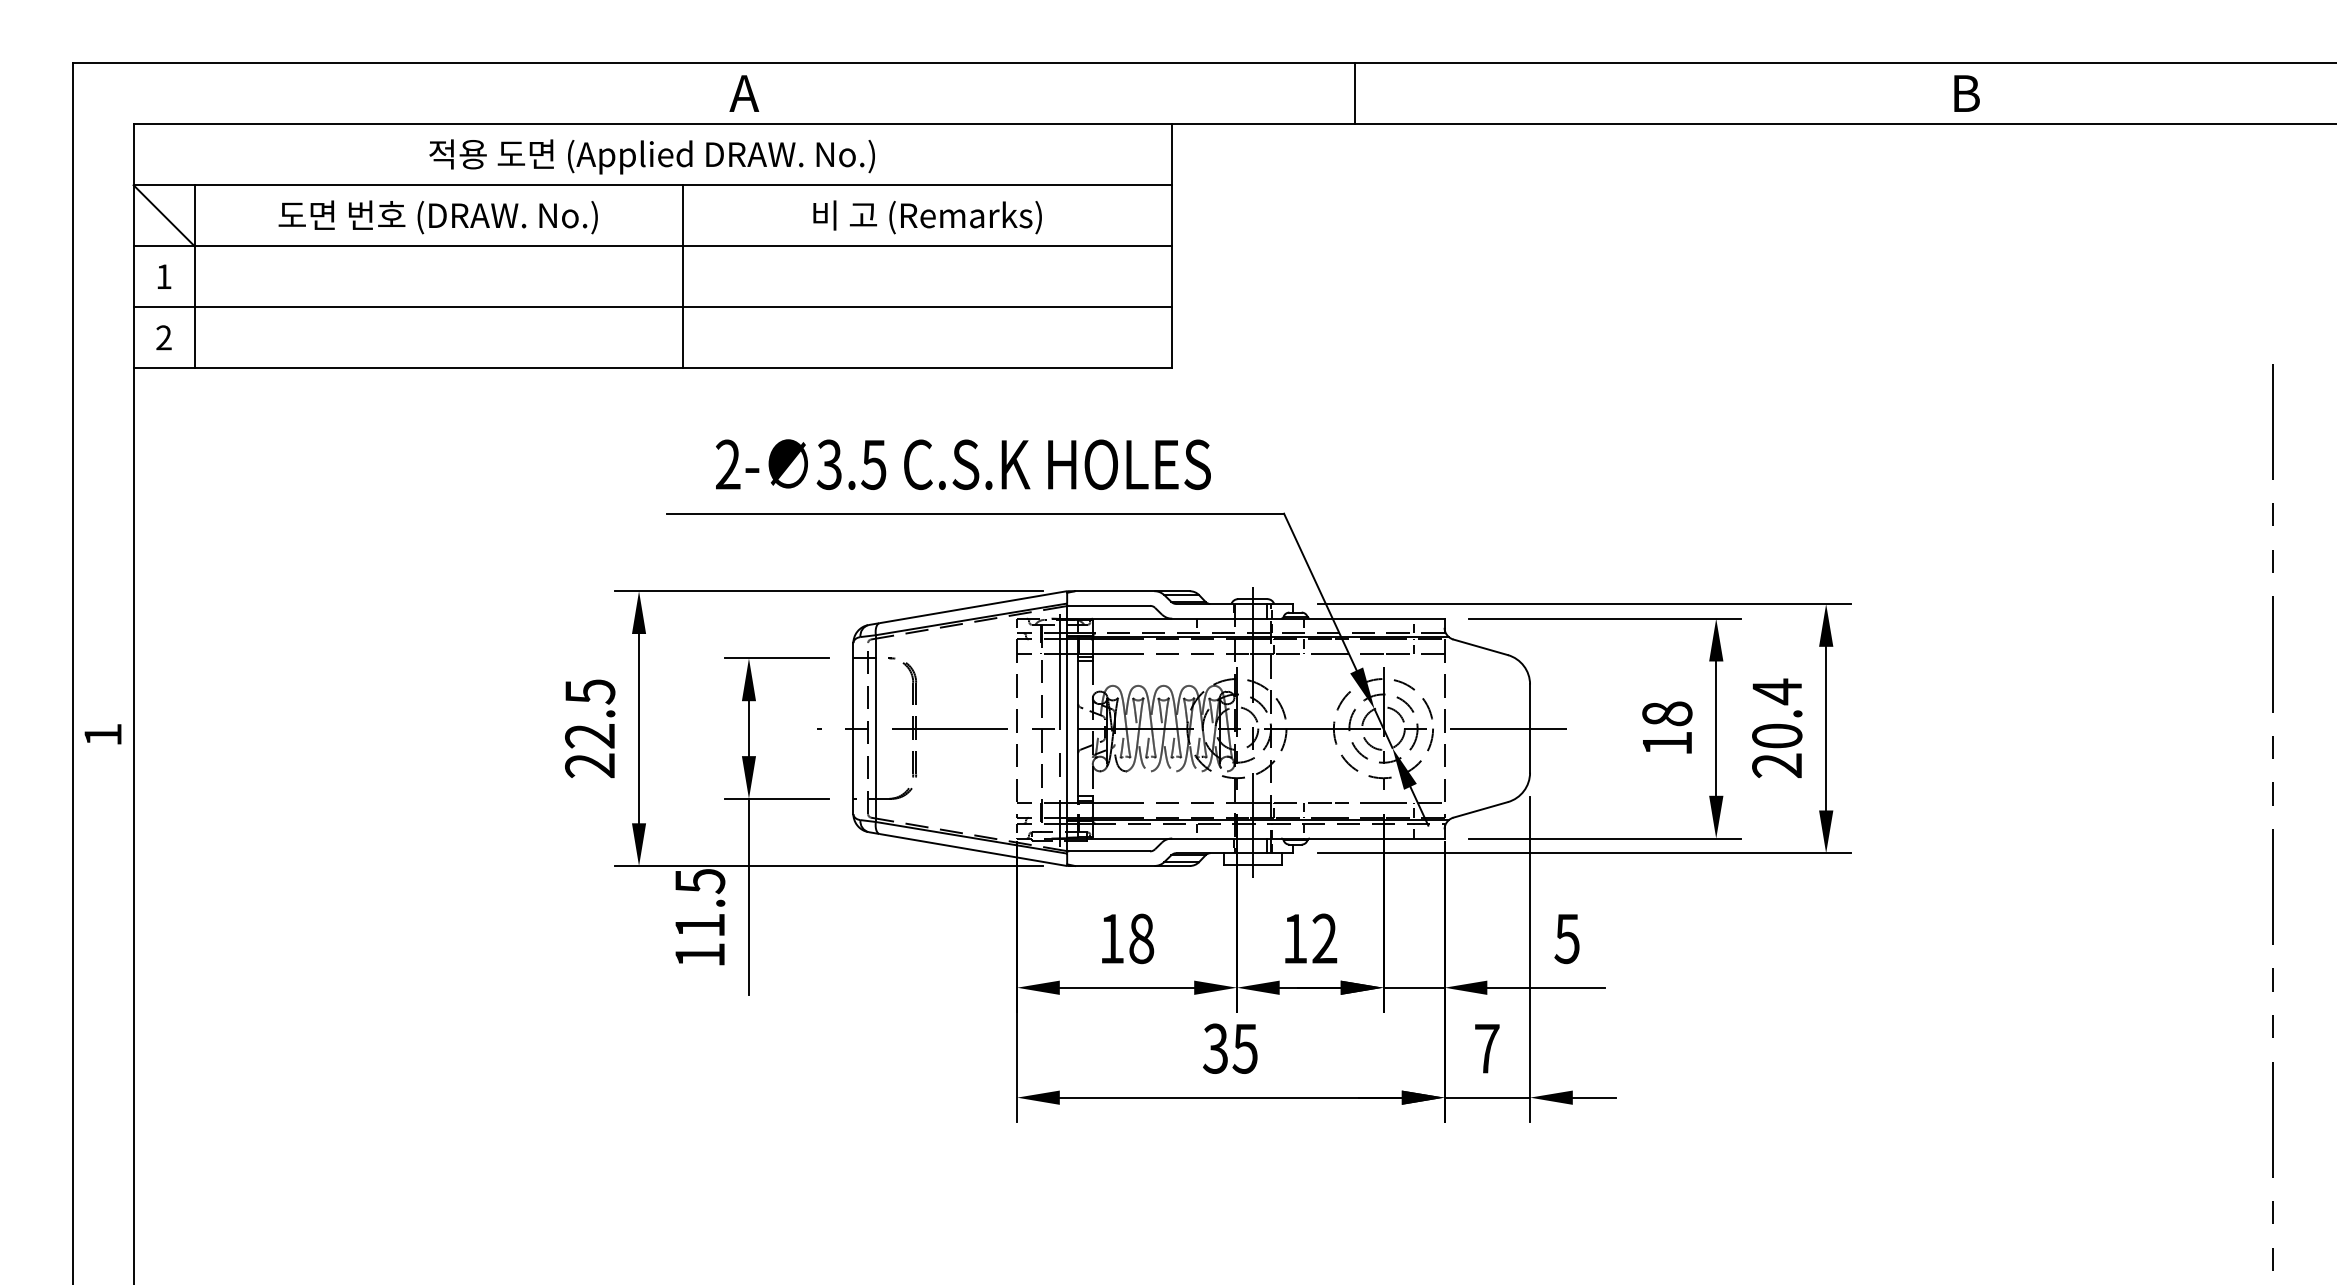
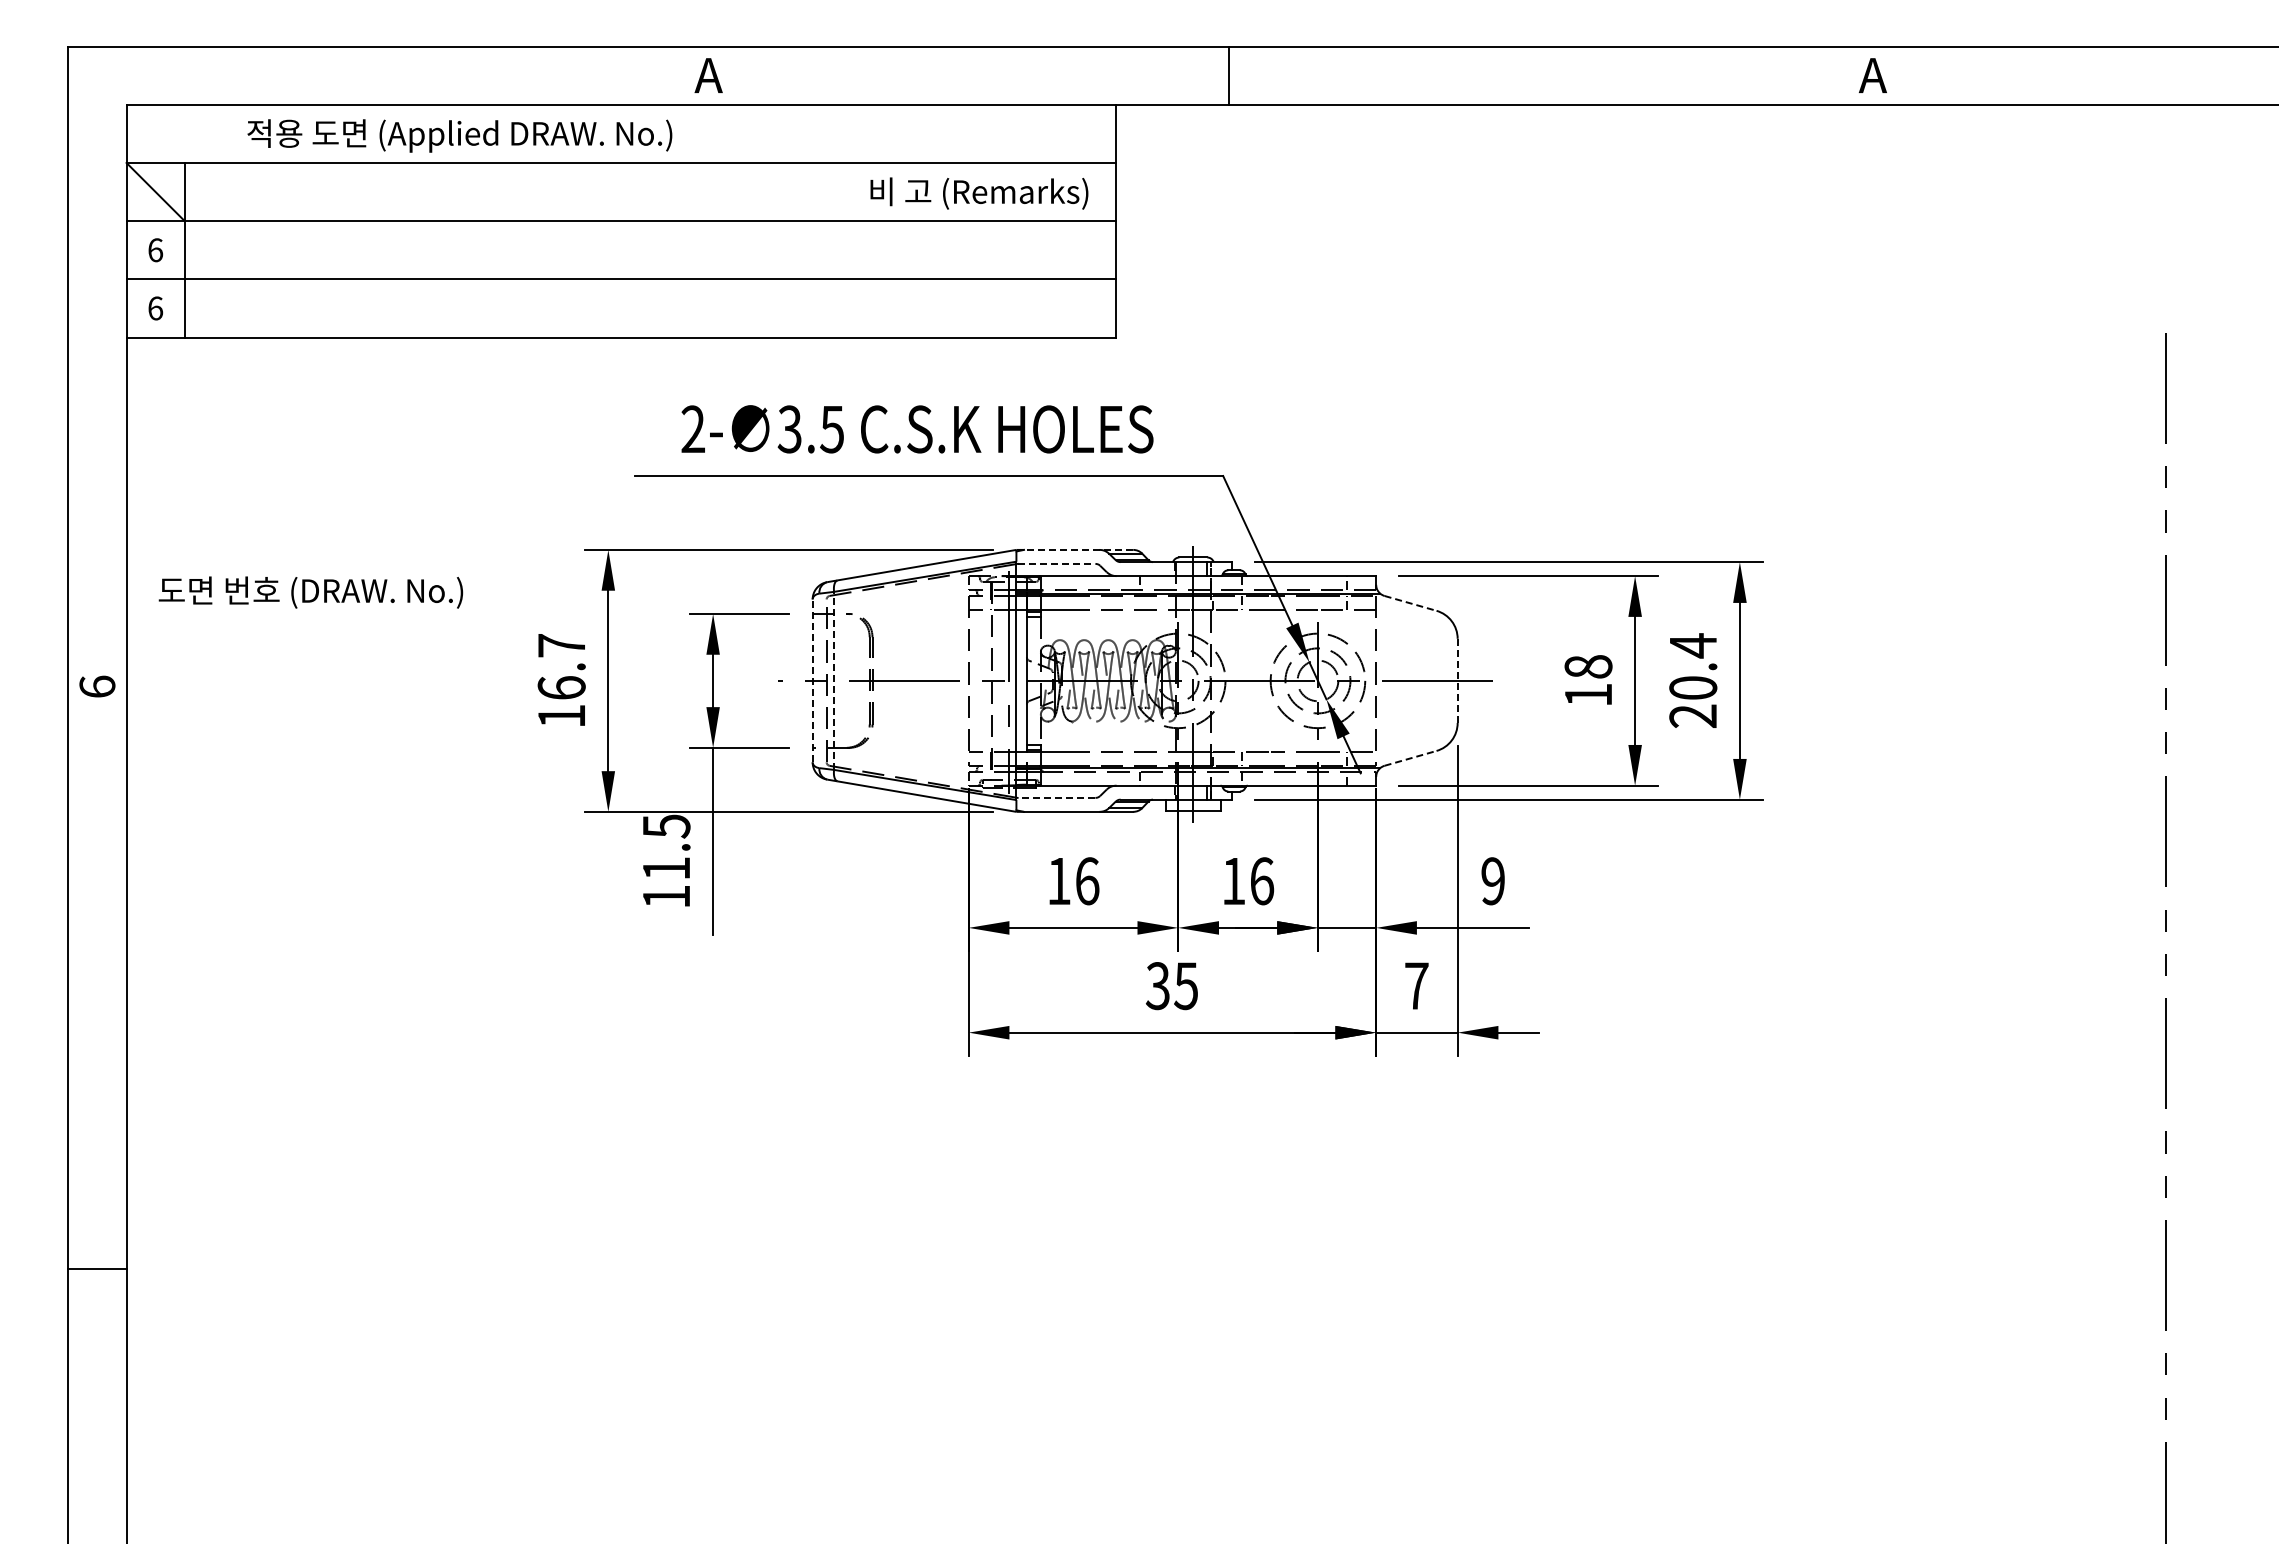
line: (1354, 93) -> (1228, 75), moved
text: (1965, 93) -> (1872, 75), B -> A
text: (651, 156) -> (459, 135), moved
text: (437, 217) -> (310, 592), moved
text: (927, 217) -> (979, 193), moved
line: (683, 276) -> (650, 249), removed
text: (163, 277) -> (155, 250), 1 -> 6
text: (163, 337) -> (155, 308), 2 -> 6
line: (1132, 590) -> (1078, 549), solid -> dashed
line: (1109, 605) -> (1056, 563), solid -> dashed
line: (1481, 647) -> (1411, 603), solid -> dashed
line: (853, 728) -> (812, 680), solid -> dashed
line: (876, 728) -> (834, 680), solid -> dashed
line: (1529, 728) -> (1457, 680), solid -> dashed
text: (589, 729) -> (561, 681), 22.5 -> 16.7
text: (103, 734) -> (97, 686), 1 -> 6
line: (1481, 810) -> (1411, 758), solid -> dashed
line: (1109, 850) -> (1056, 797), solid -> dashed
text: (1141, 939) -> (1087, 881), 18 -> 16
text: (1325, 939) -> (1262, 881), 12 -> 16
text: (1566, 939) -> (1492, 881), 5 -> 9

